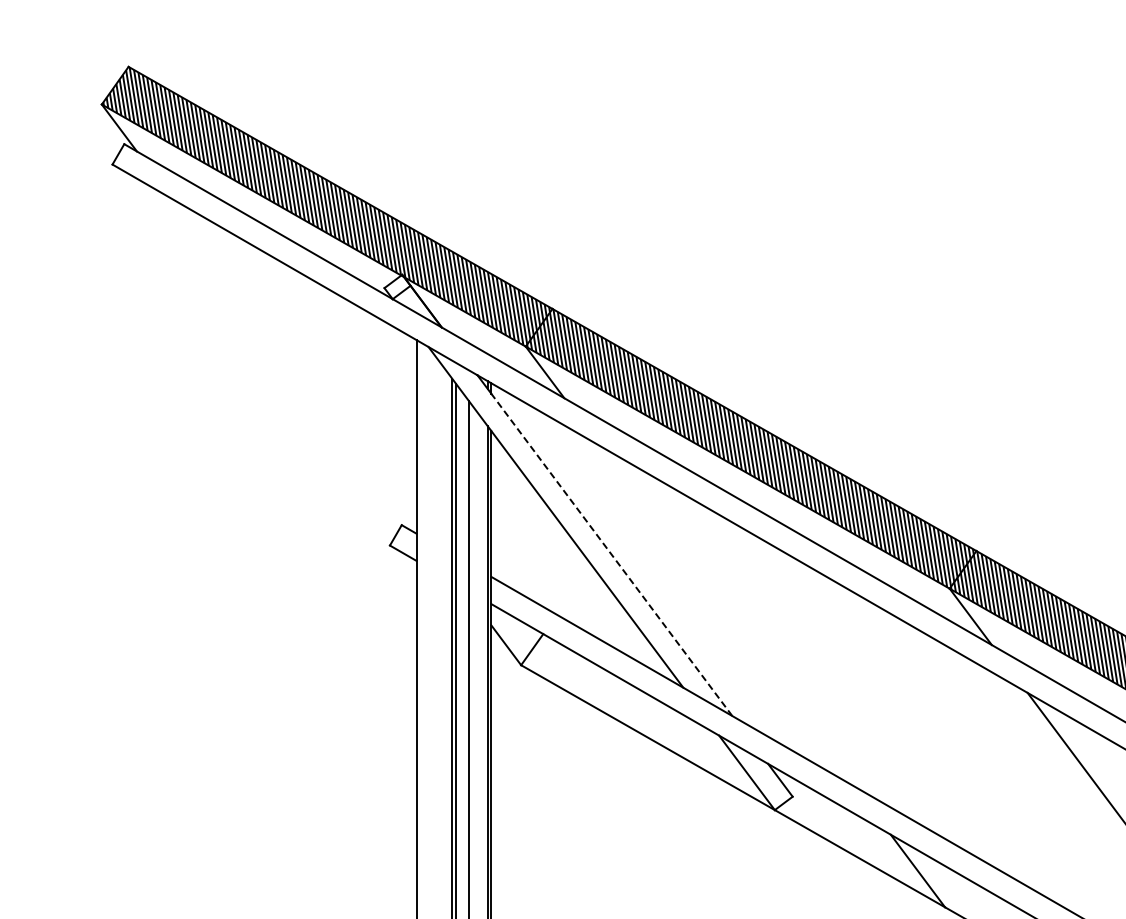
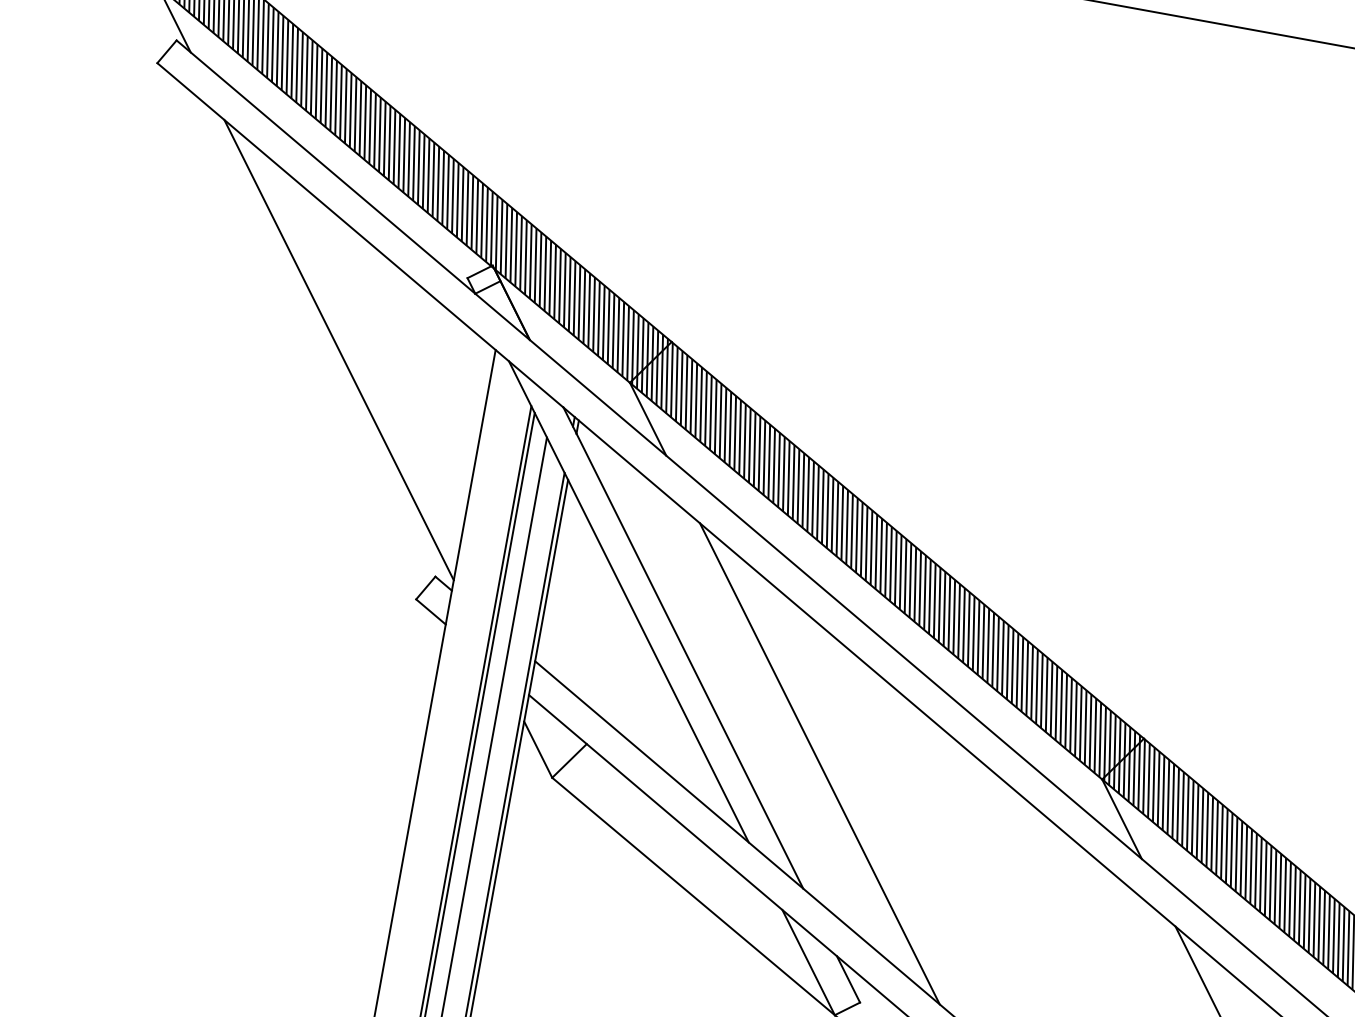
line: (294, 362) -> (338, 350), added
line: (611, 554) -> (689, 660), dashed -> solid
line: (727, 616) -> (819, 763), added

